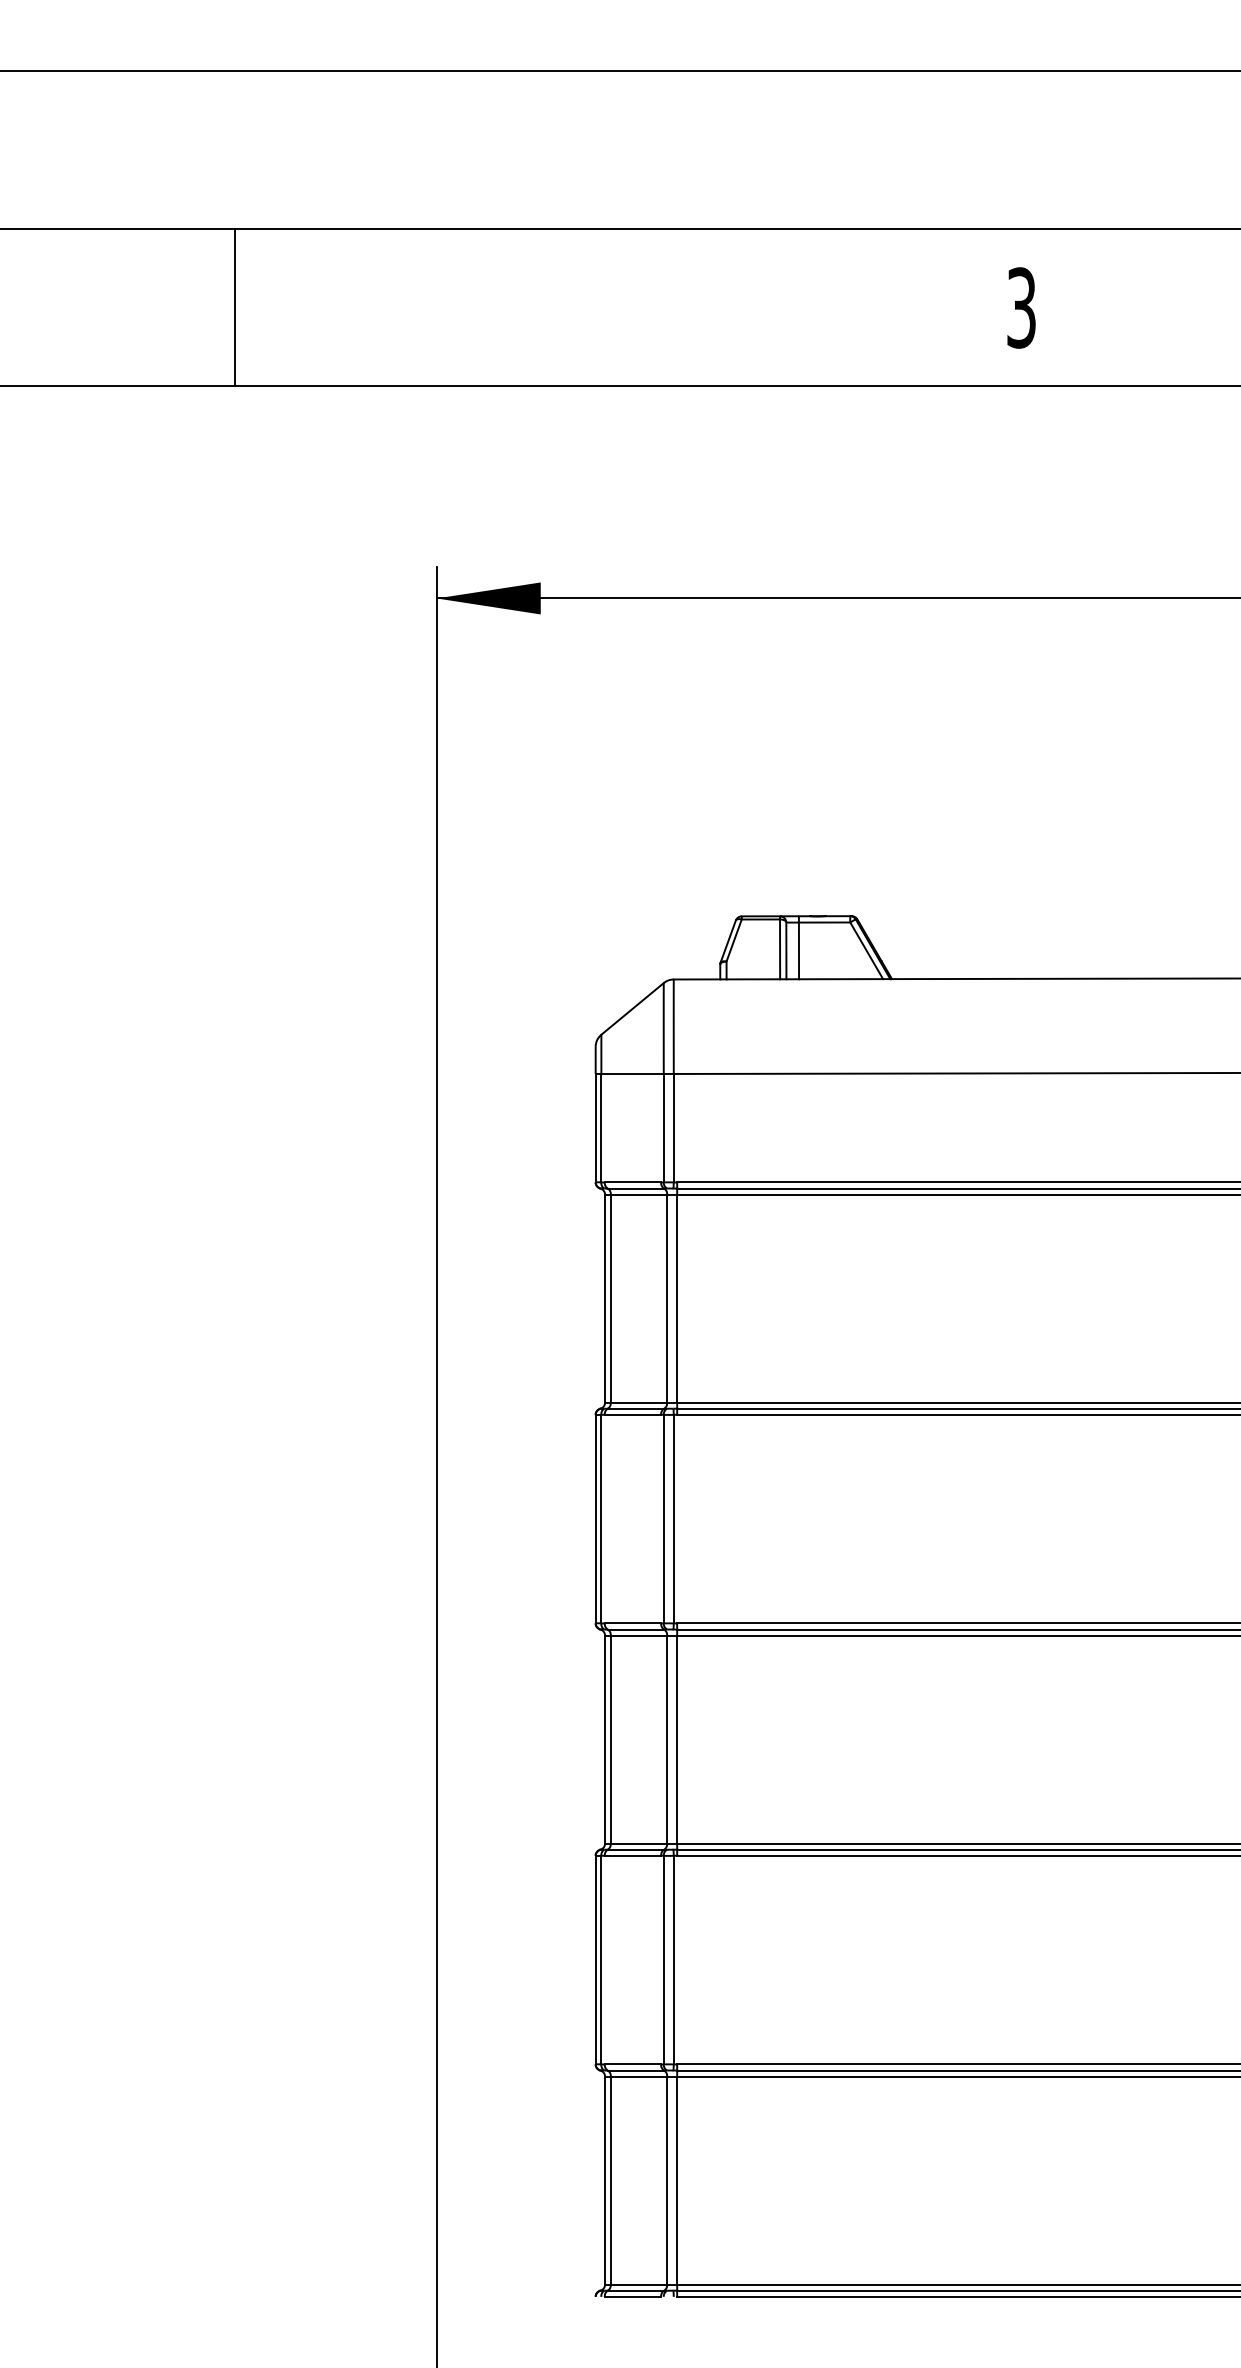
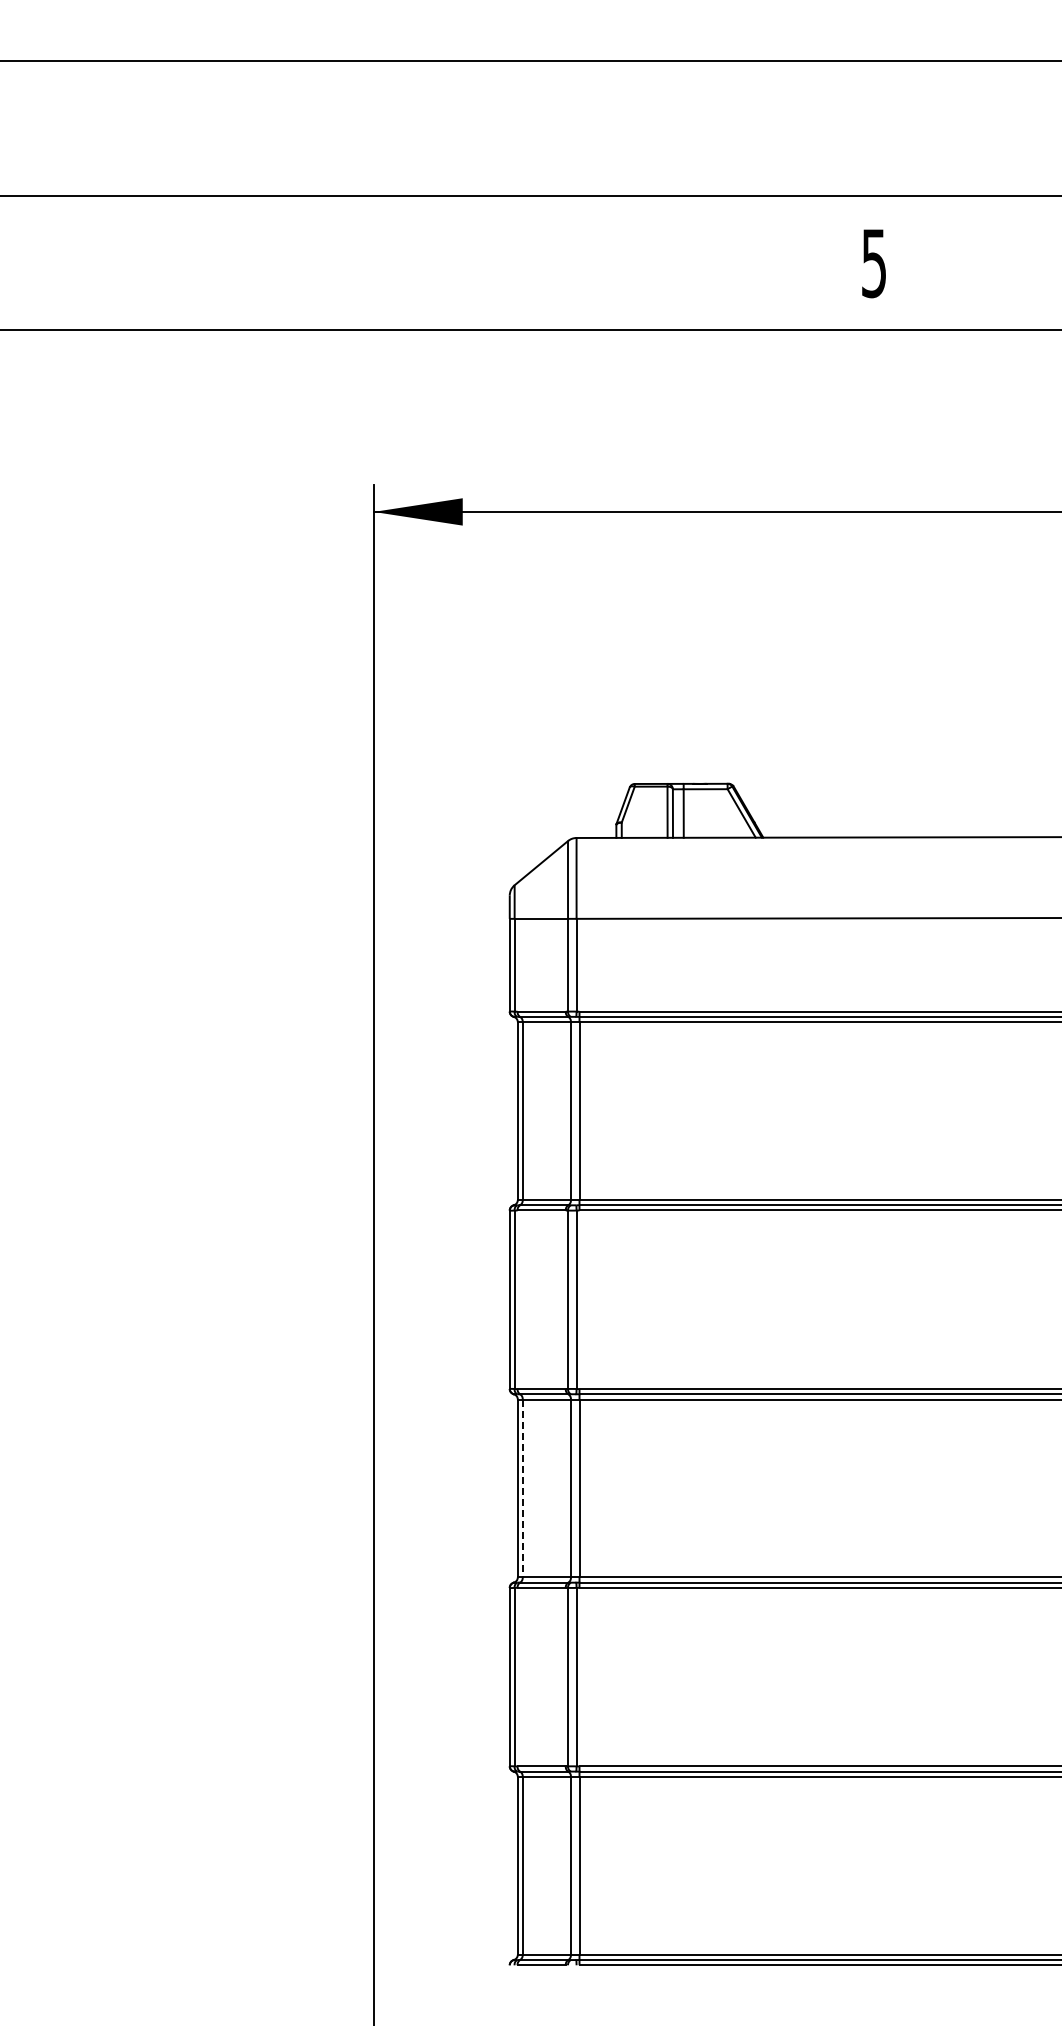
line: (234, 306) -> (200, 262), removed
text: (1021, 306) -> (874, 262), 3 -> 5
line: (610, 1739) -> (522, 1488), solid -> dashed

